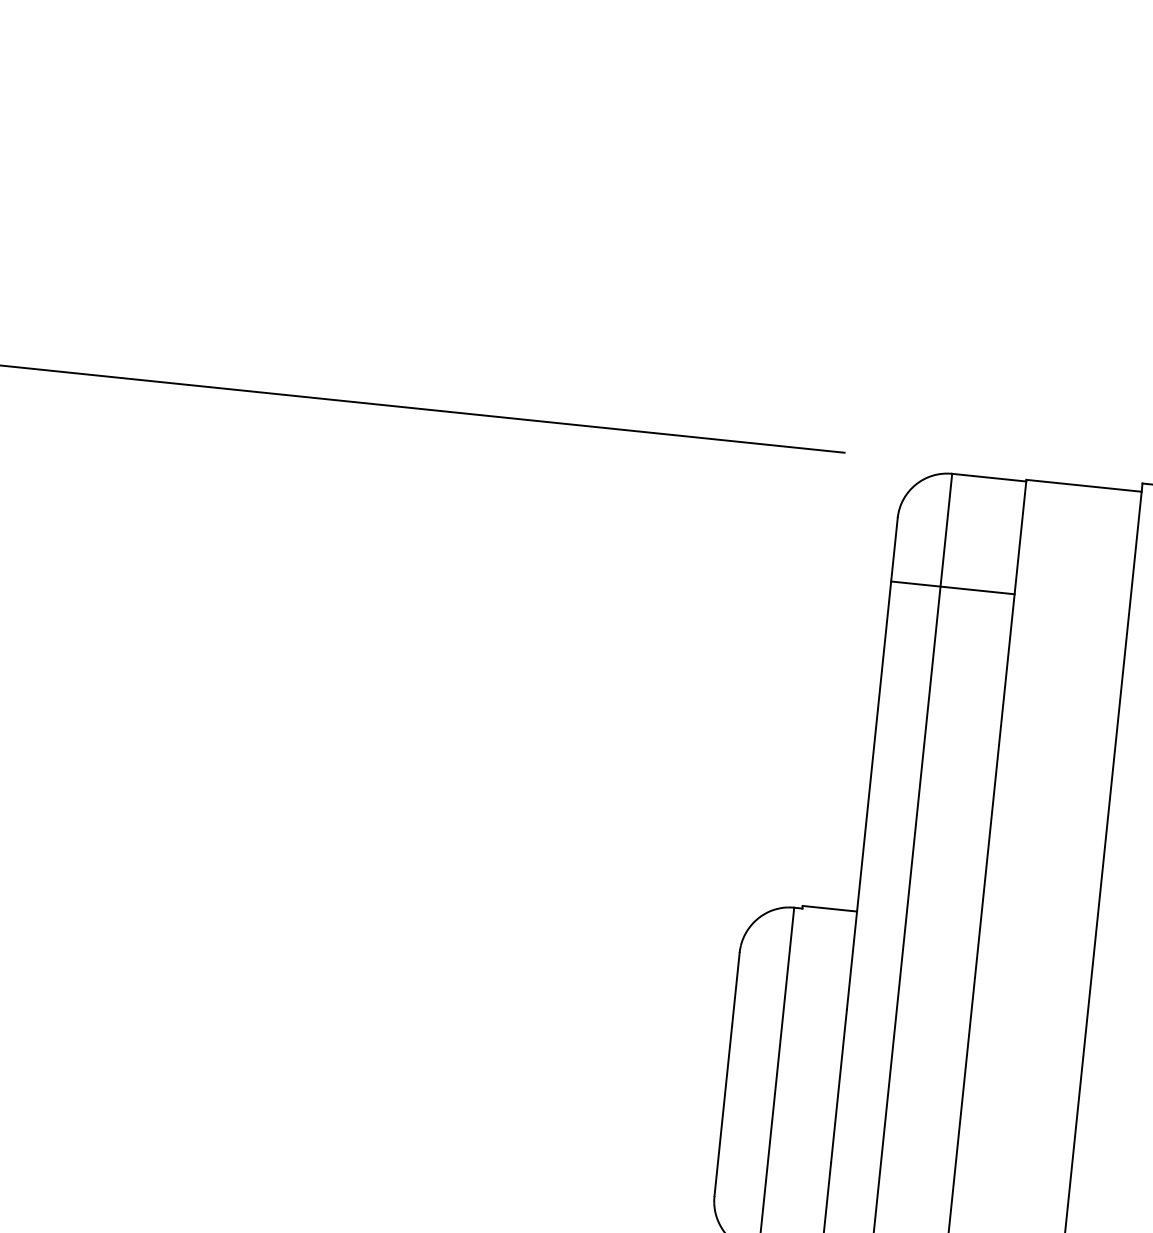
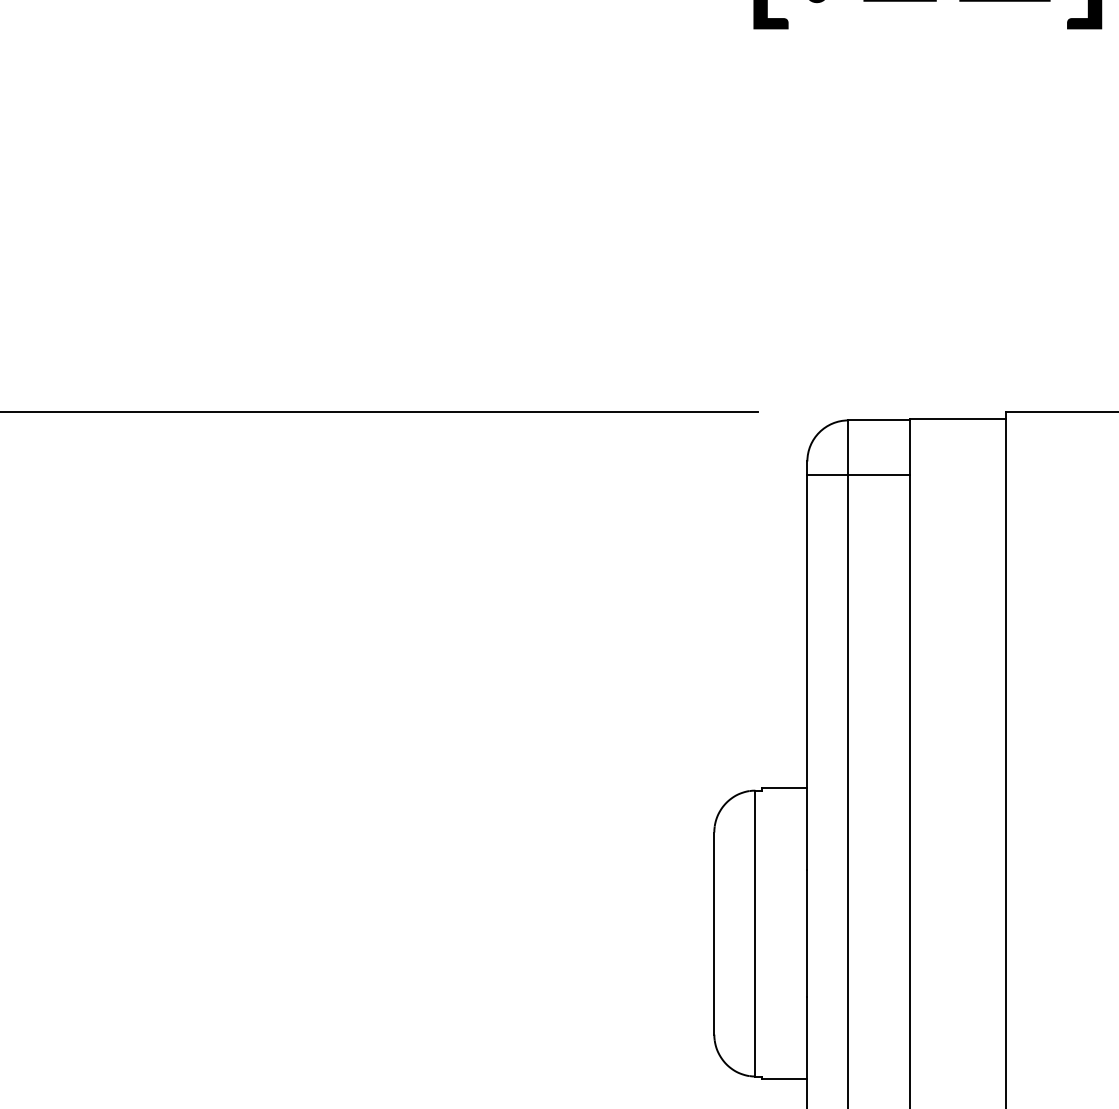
line: (952, 588) -> (858, 475), moved

